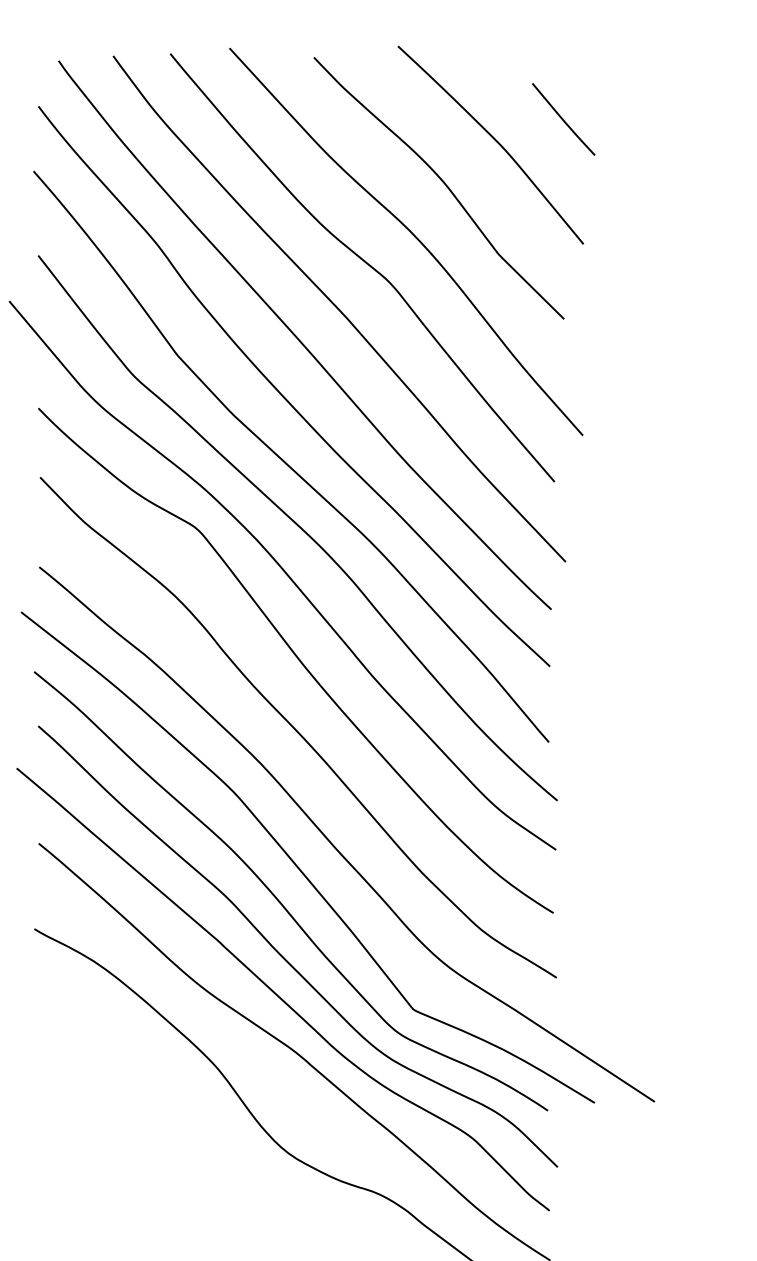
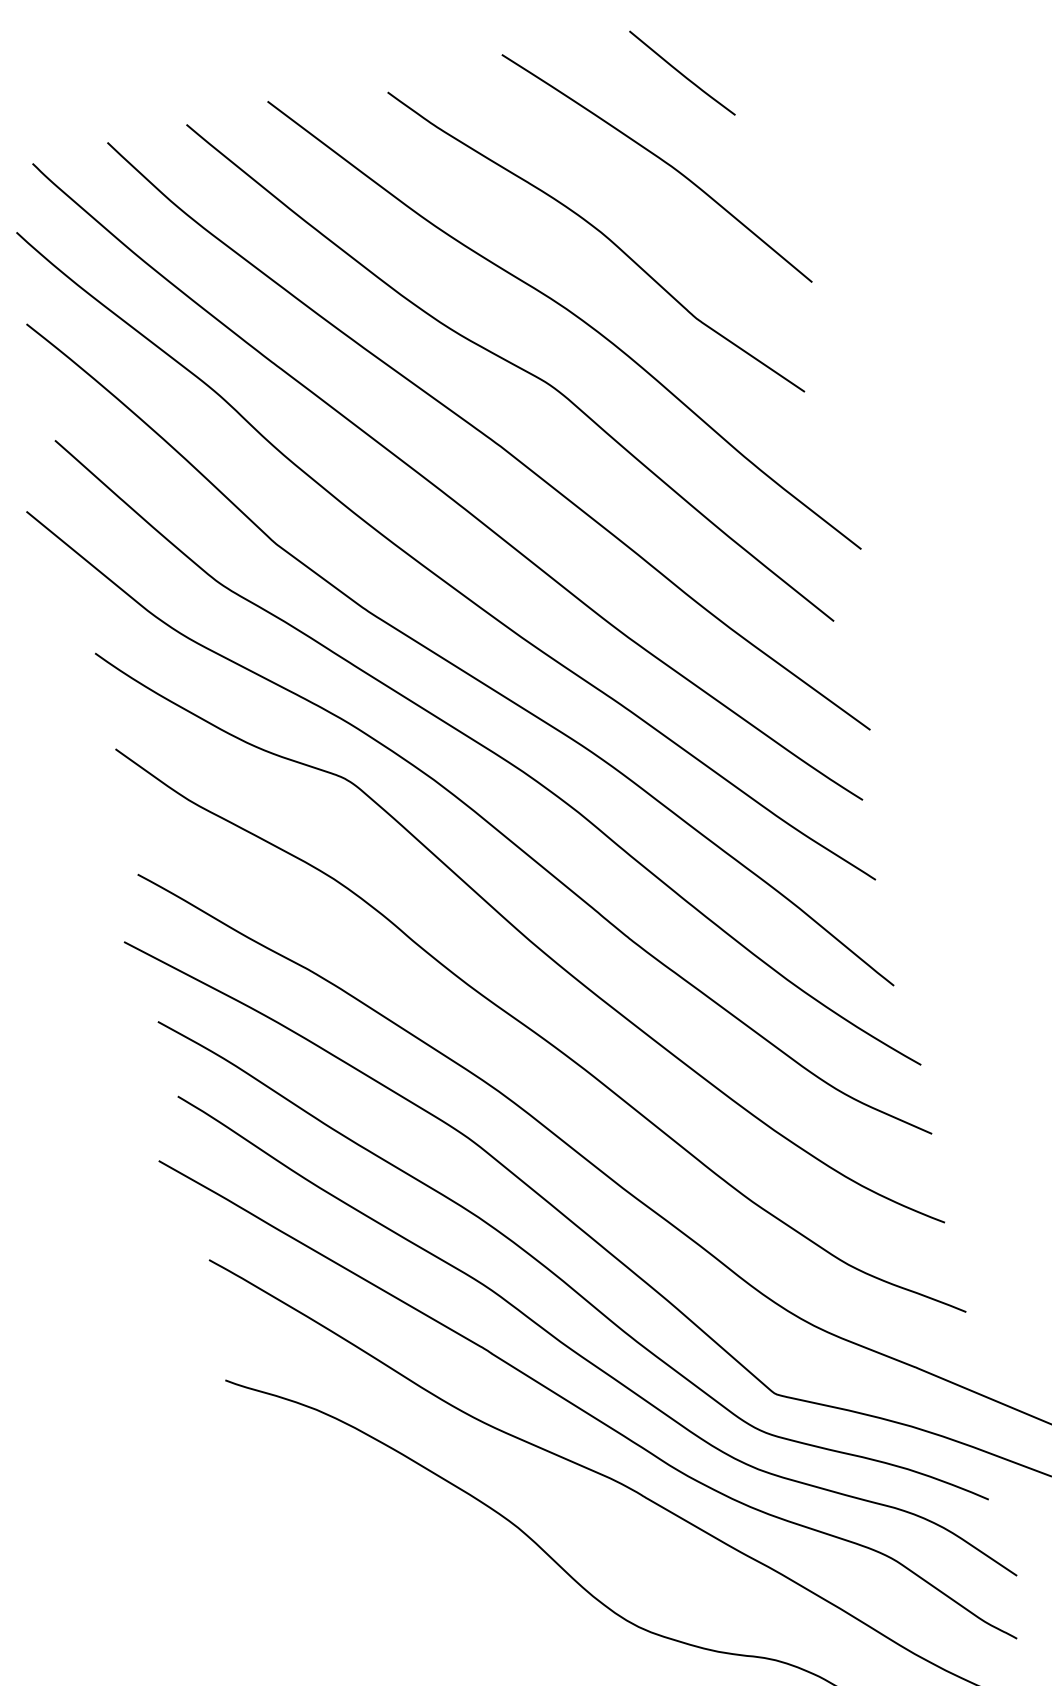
line: (563, 119) -> (682, 73), moved

